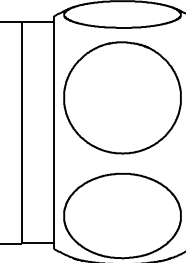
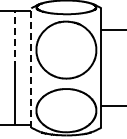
line: (21, 77) -> (14, 39), solid -> dashed
line: (54, 131) -> (31, 67), solid -> dashed

